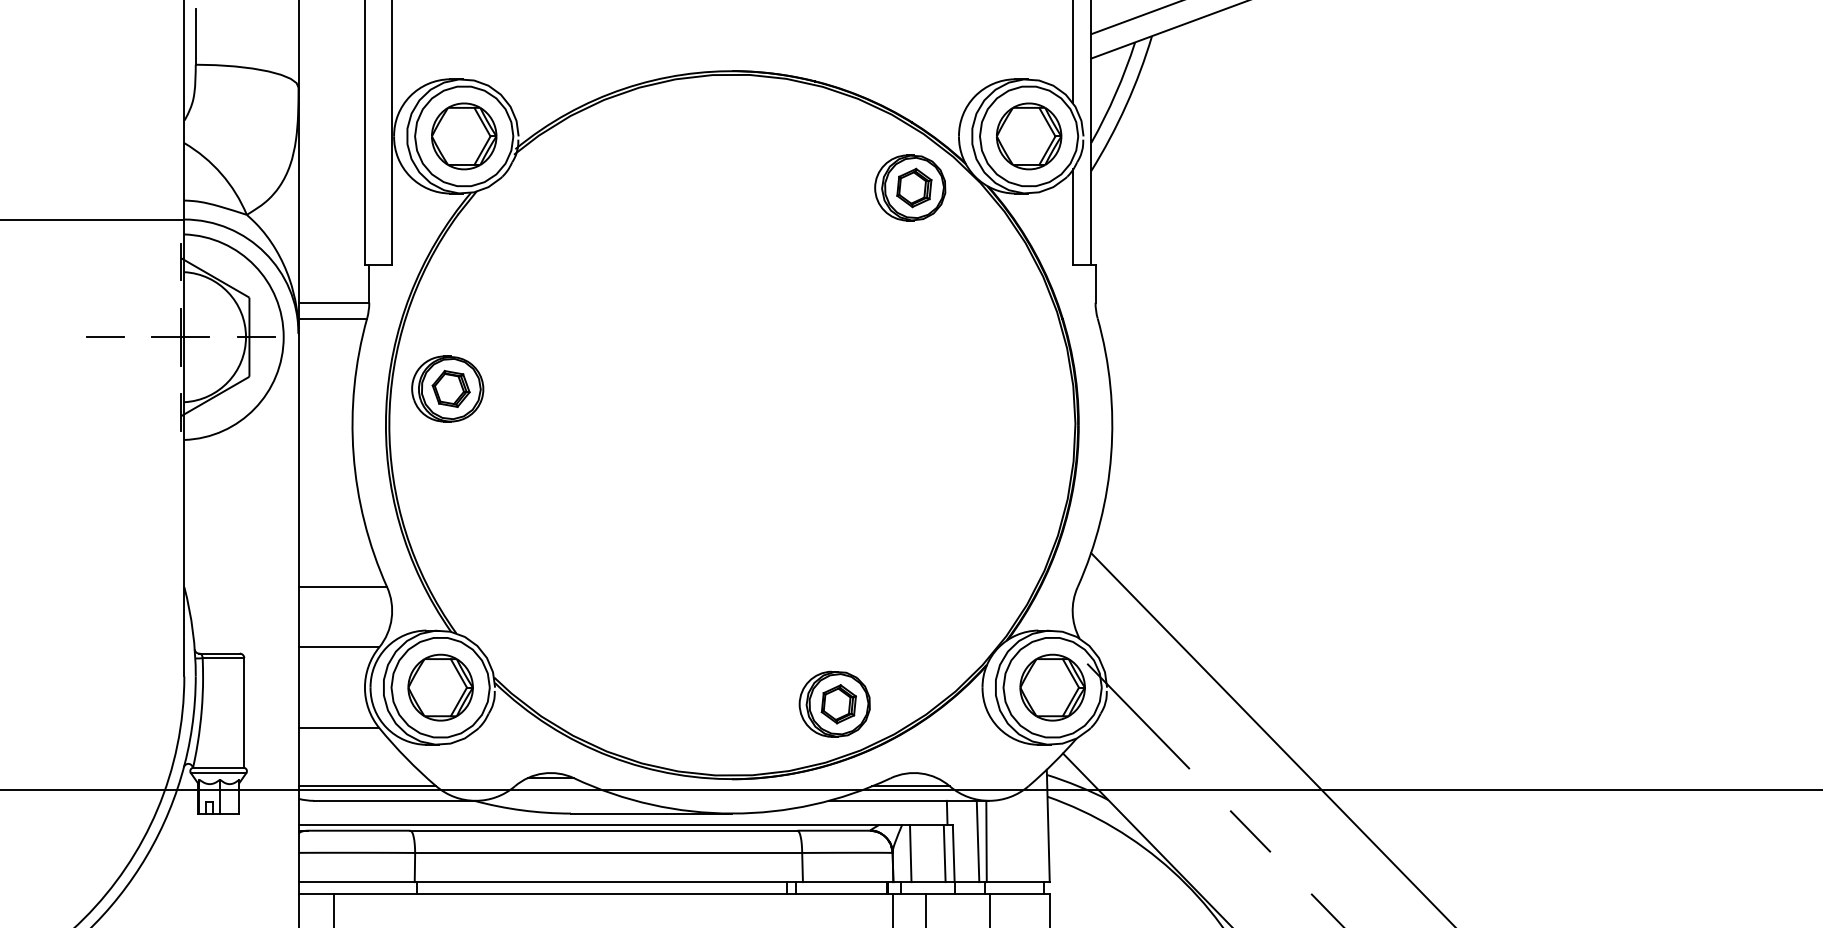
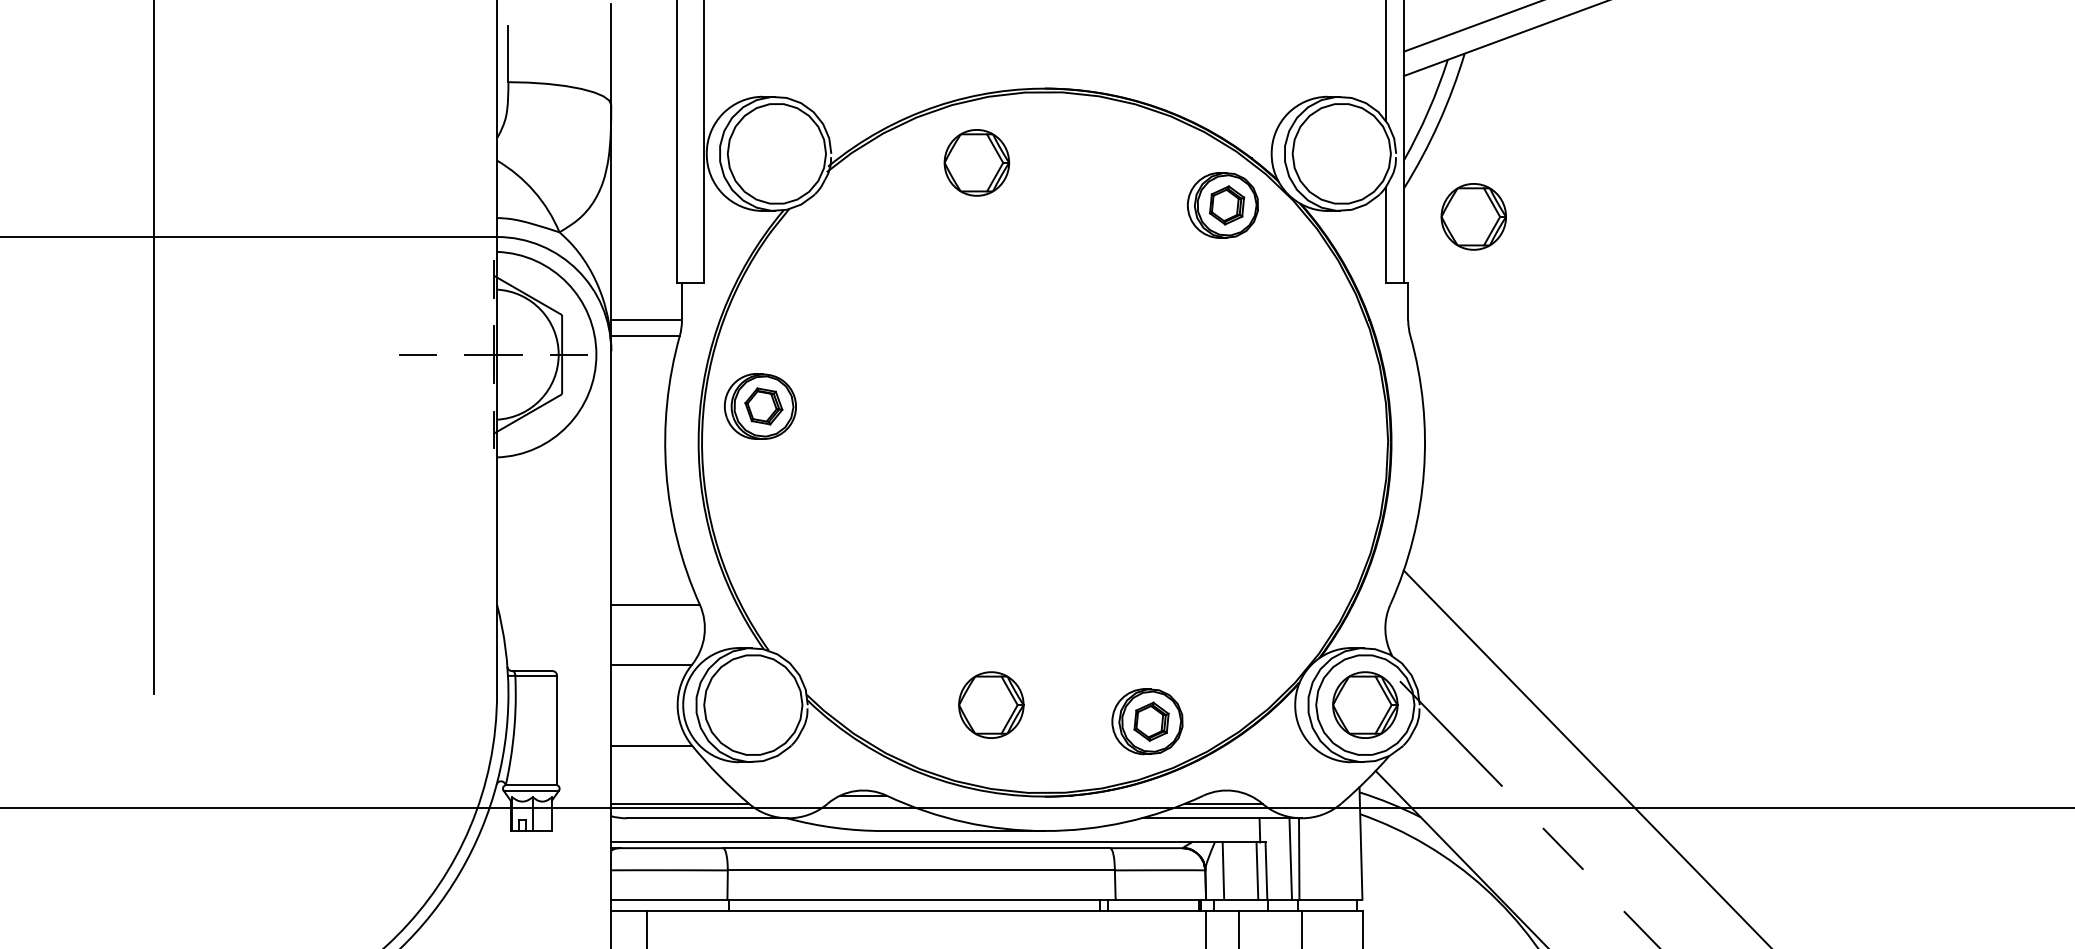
part: (463, 136) -> (976, 162), moved
part: (1028, 136) -> (1473, 216), moved
part: (440, 687) -> (991, 704), moved

